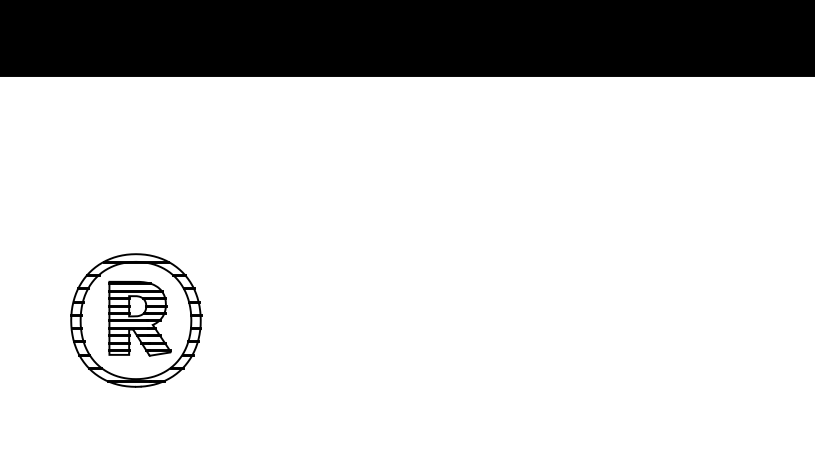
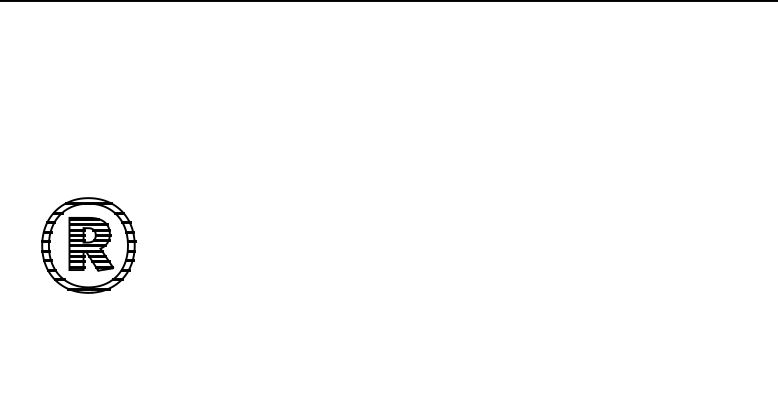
part: (135, 320) -> (87, 245), size x0.71

